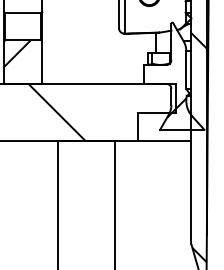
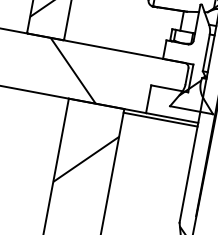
line: (153, 144) -> (160, 119), added
hatch: (86, 197) -> (86, 158), added

